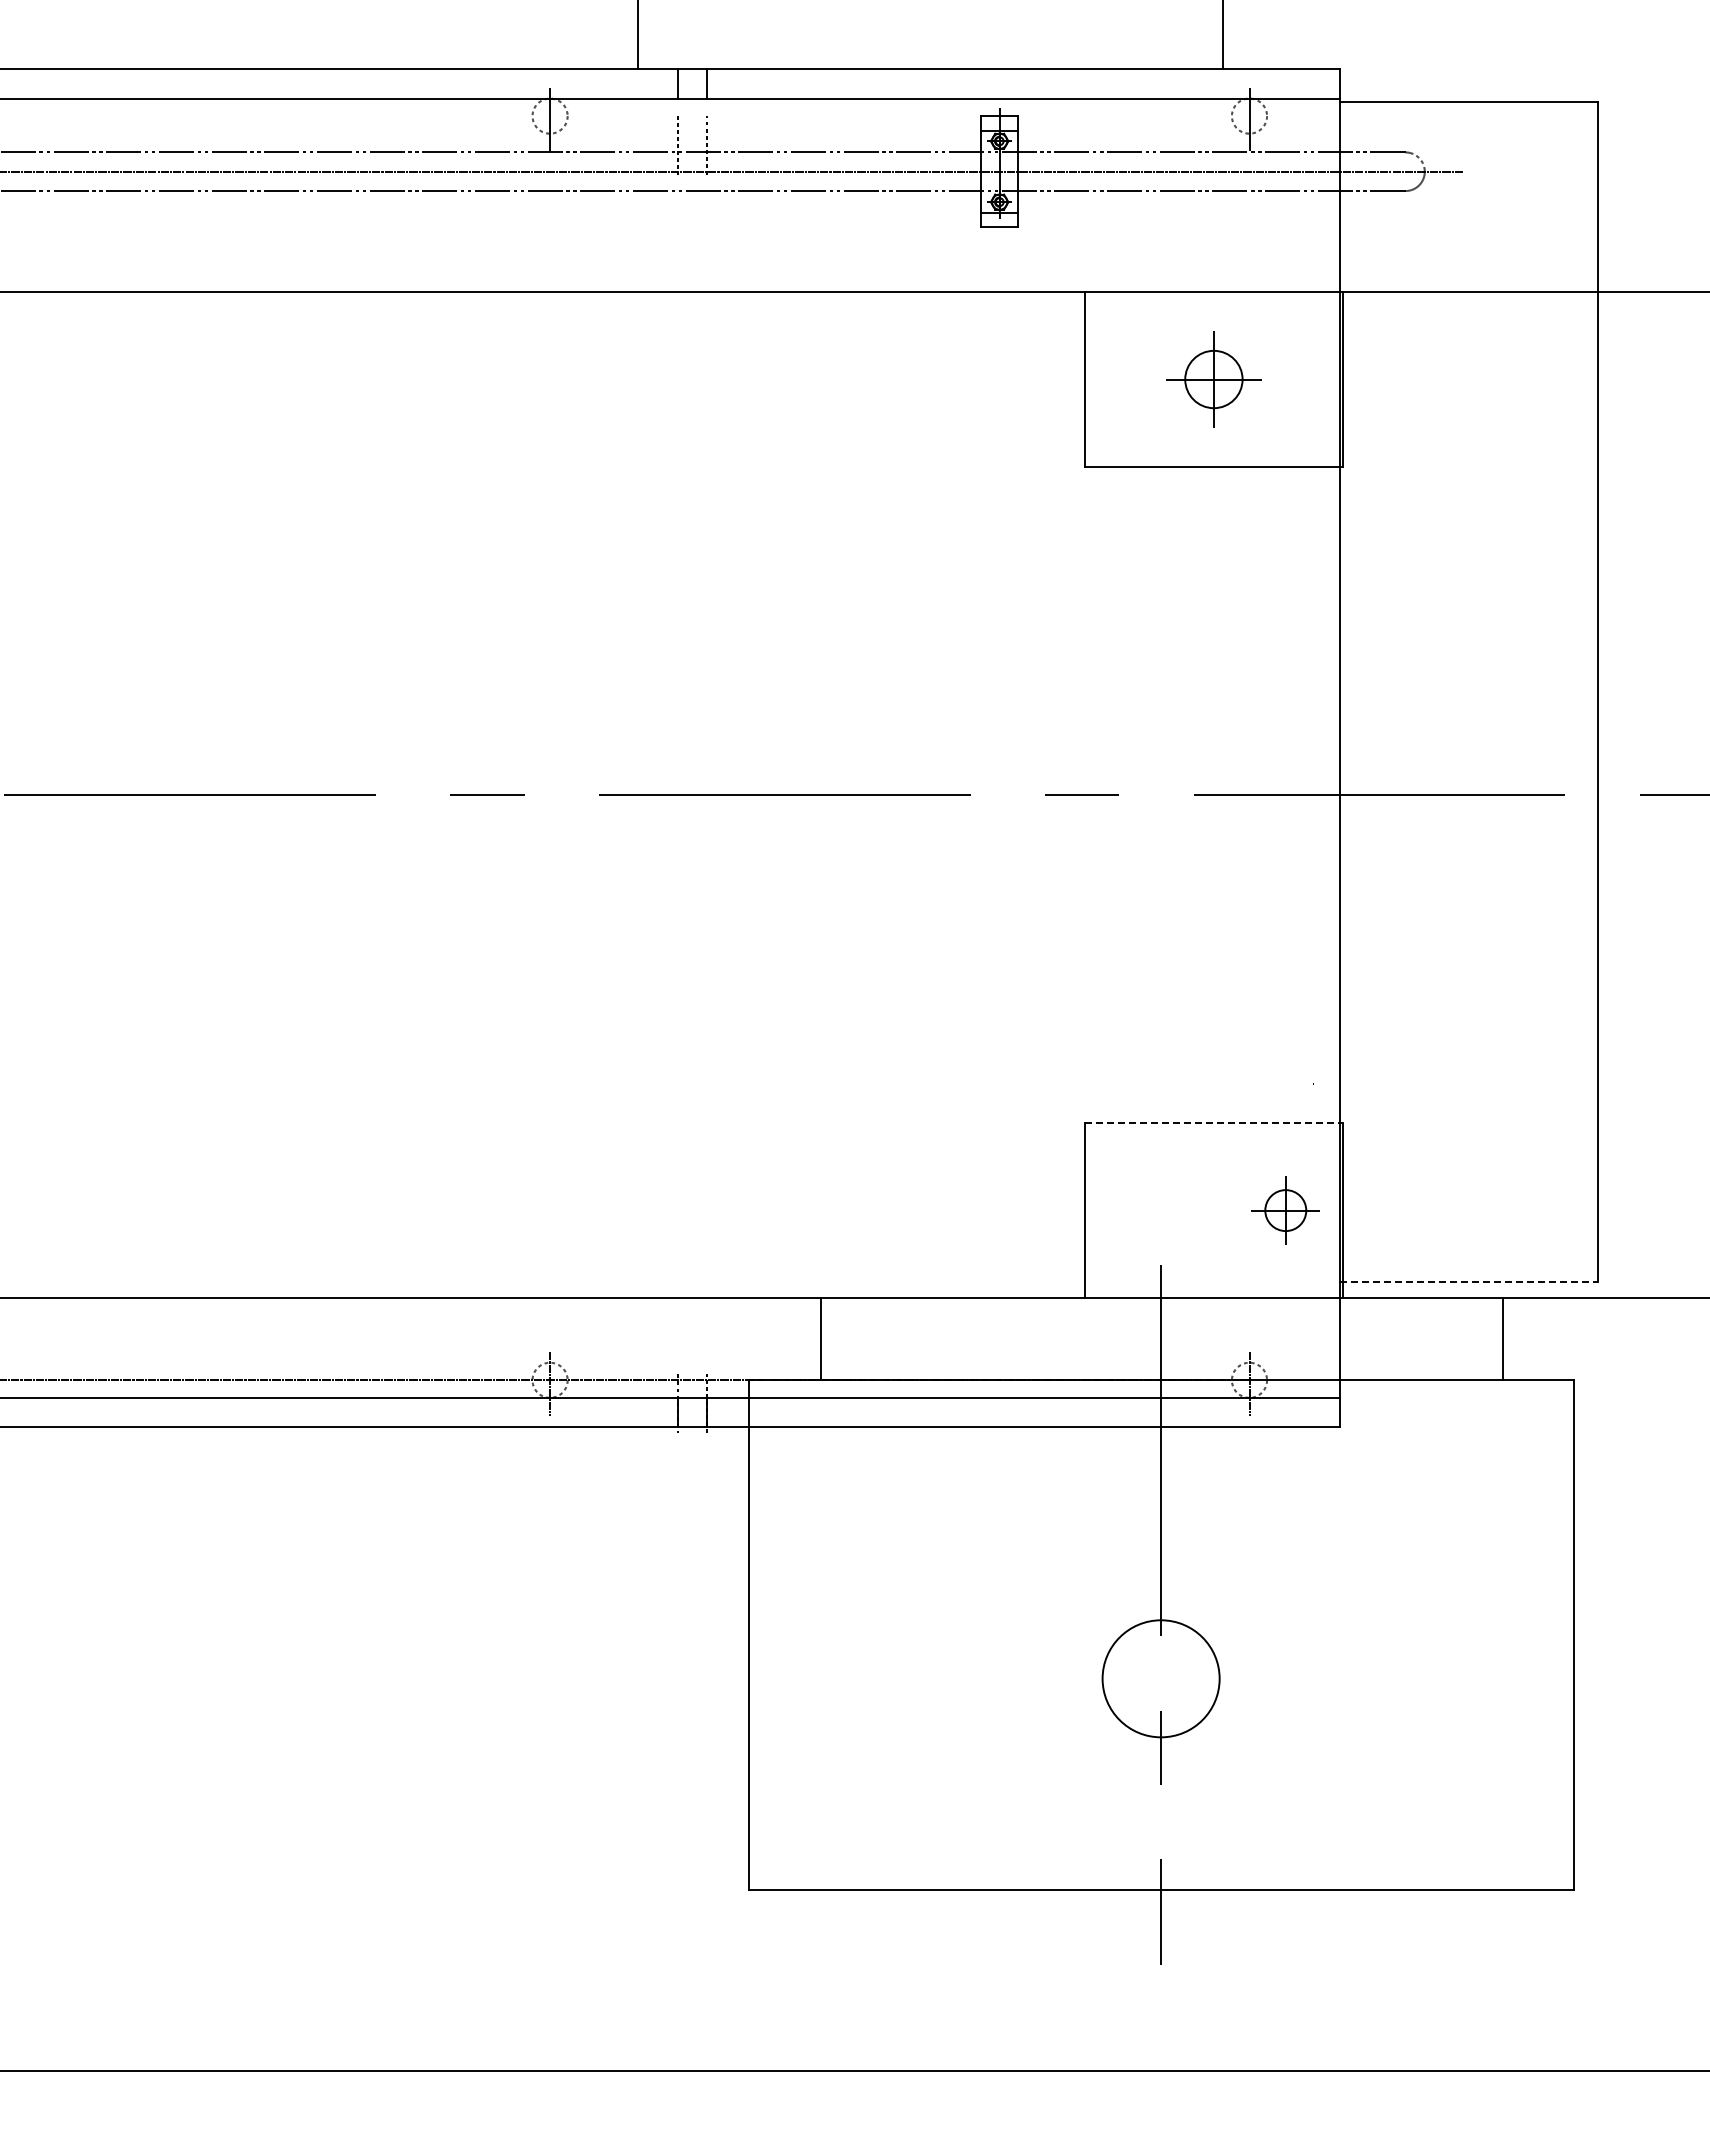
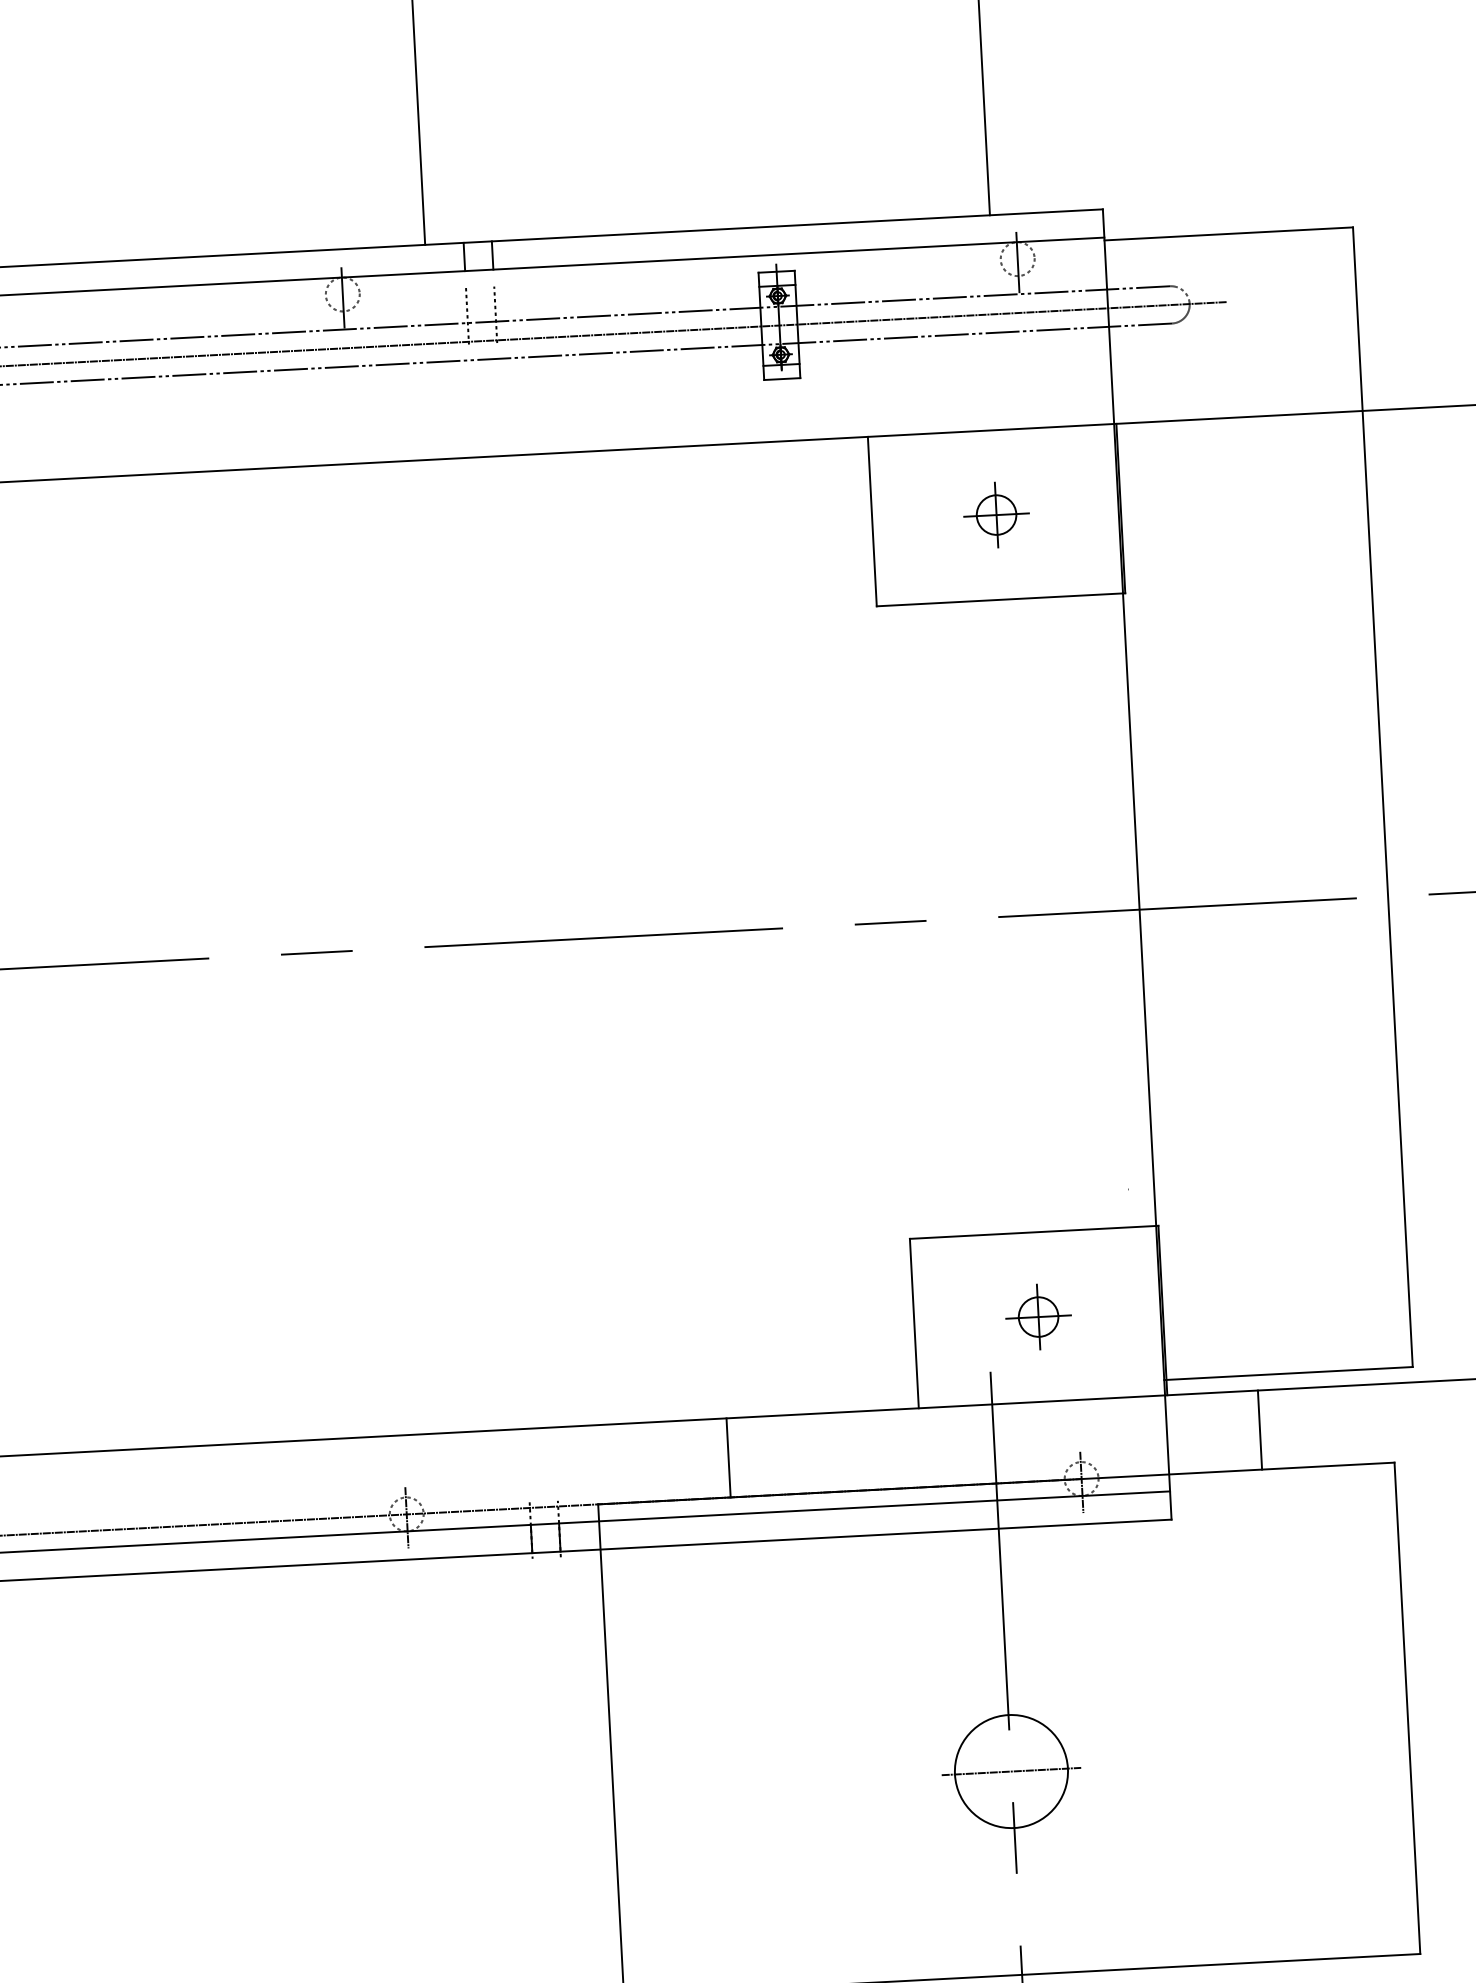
part: (1213, 379) -> (996, 515), size x0.71
line: (1213, 1122) -> (1033, 1232), dashed -> solid
part: (1285, 1210) -> (1038, 1316), moved
line: (1468, 1282) -> (1288, 1373), dashed -> solid
line: (820, 1339) -> (728, 1458), moved
line: (1503, 1339) -> (1260, 1430), moved
line: (1160, 1678) -> (1010, 1771), added

